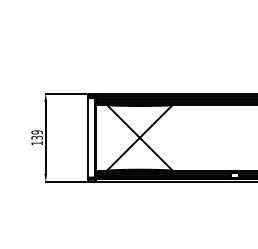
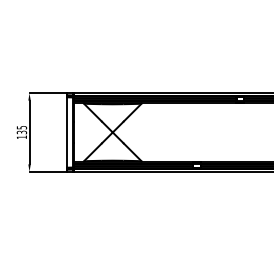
text: (36, 132) -> (21, 127), 139 -> 135

